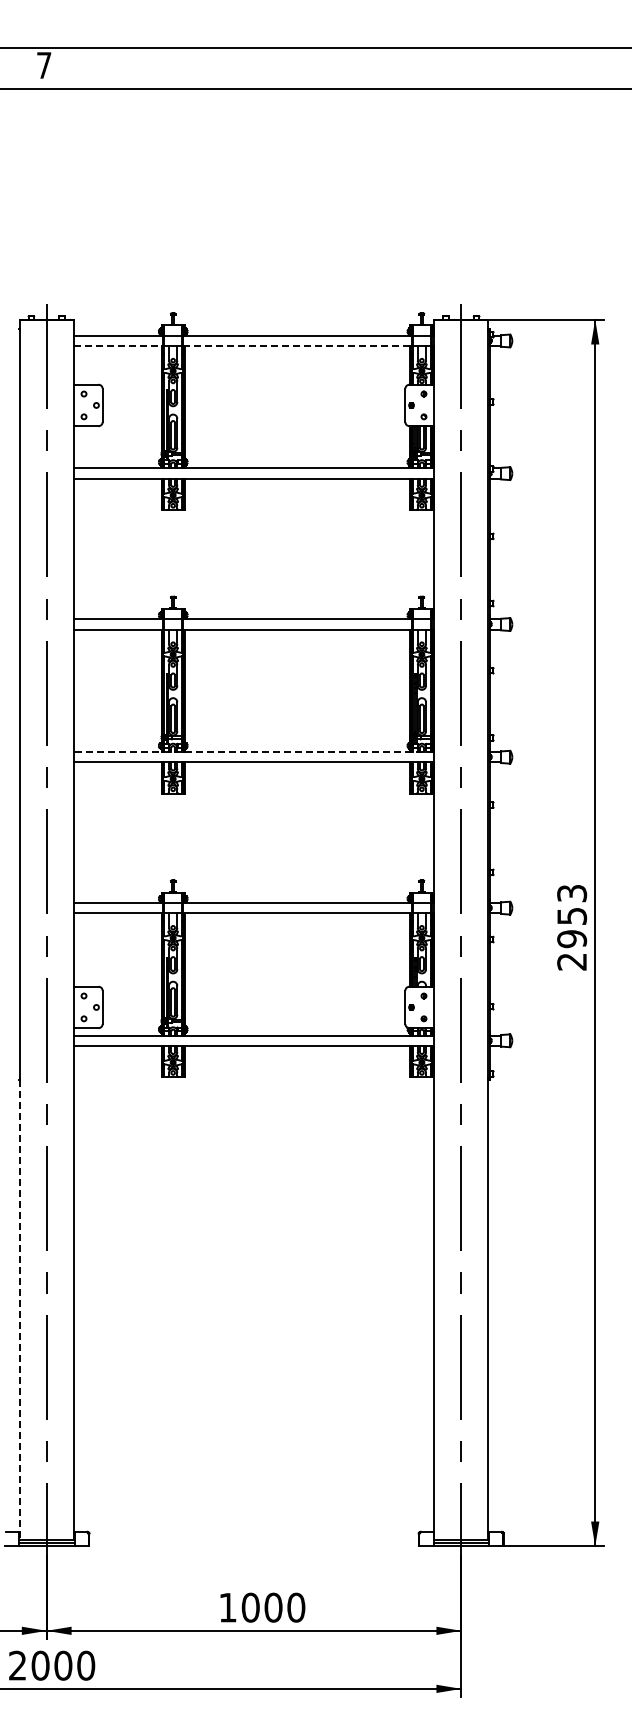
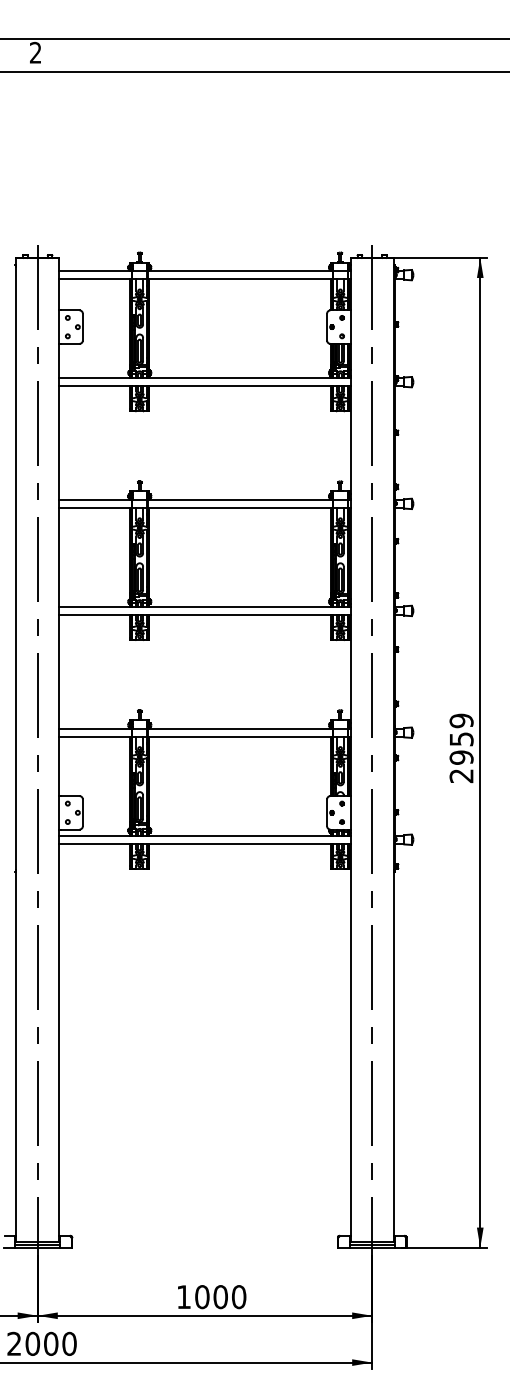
text: (44, 64) -> (35, 52), 7 -> 2
line: (118, 346) -> (95, 279), dashed -> solid
line: (297, 346) -> (240, 279), dashed -> solid
line: (253, 752) -> (204, 607), dashed -> solid
text: (571, 893) -> (461, 720), 2953 -> 2959
line: (19, 1309) -> (15, 1056), dashed -> solid

